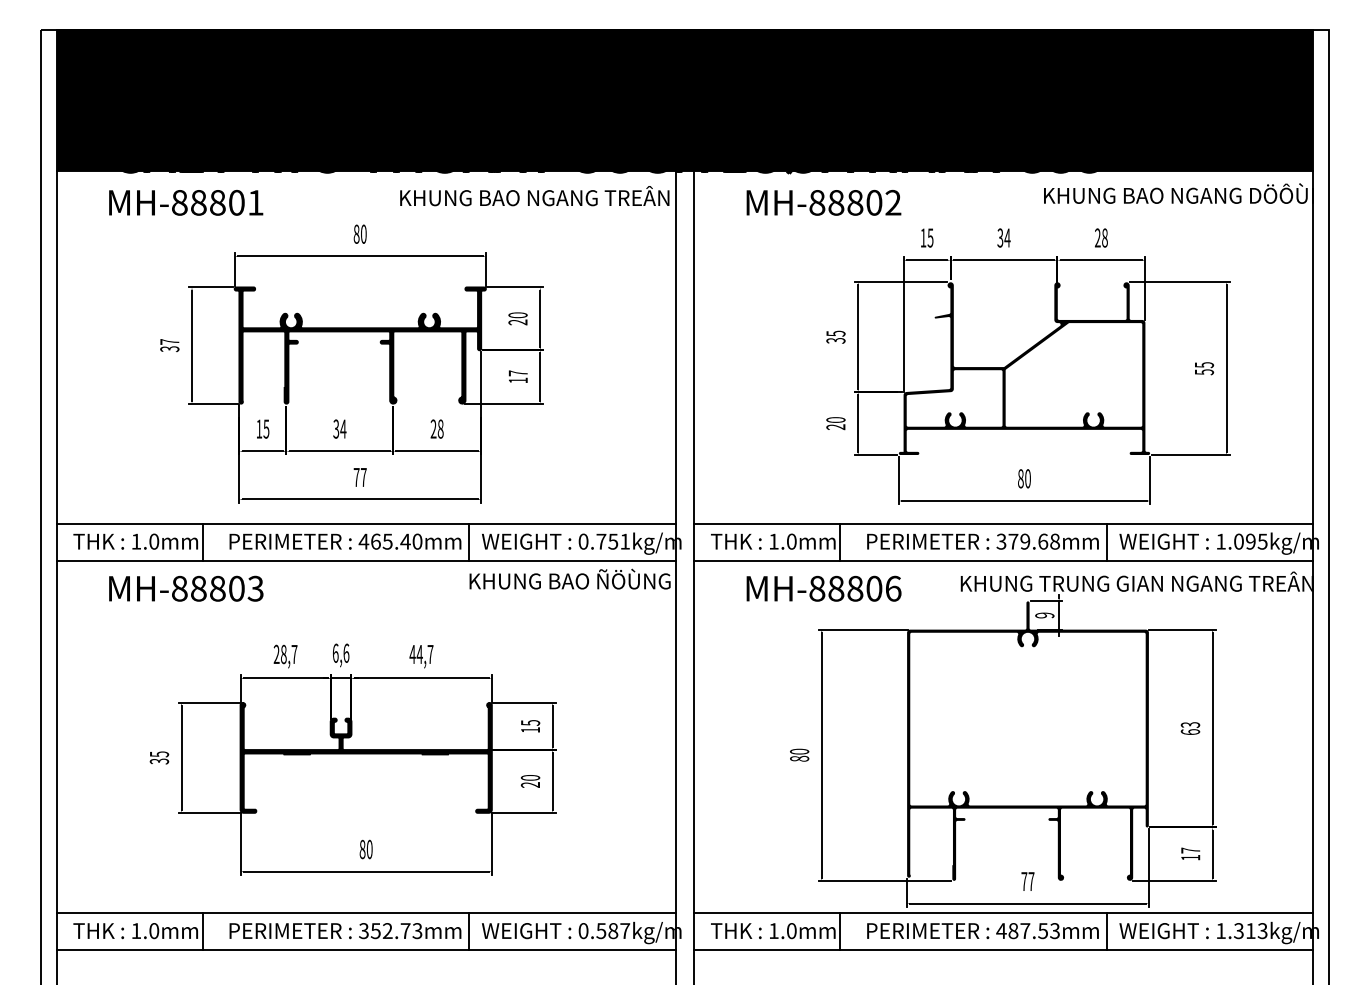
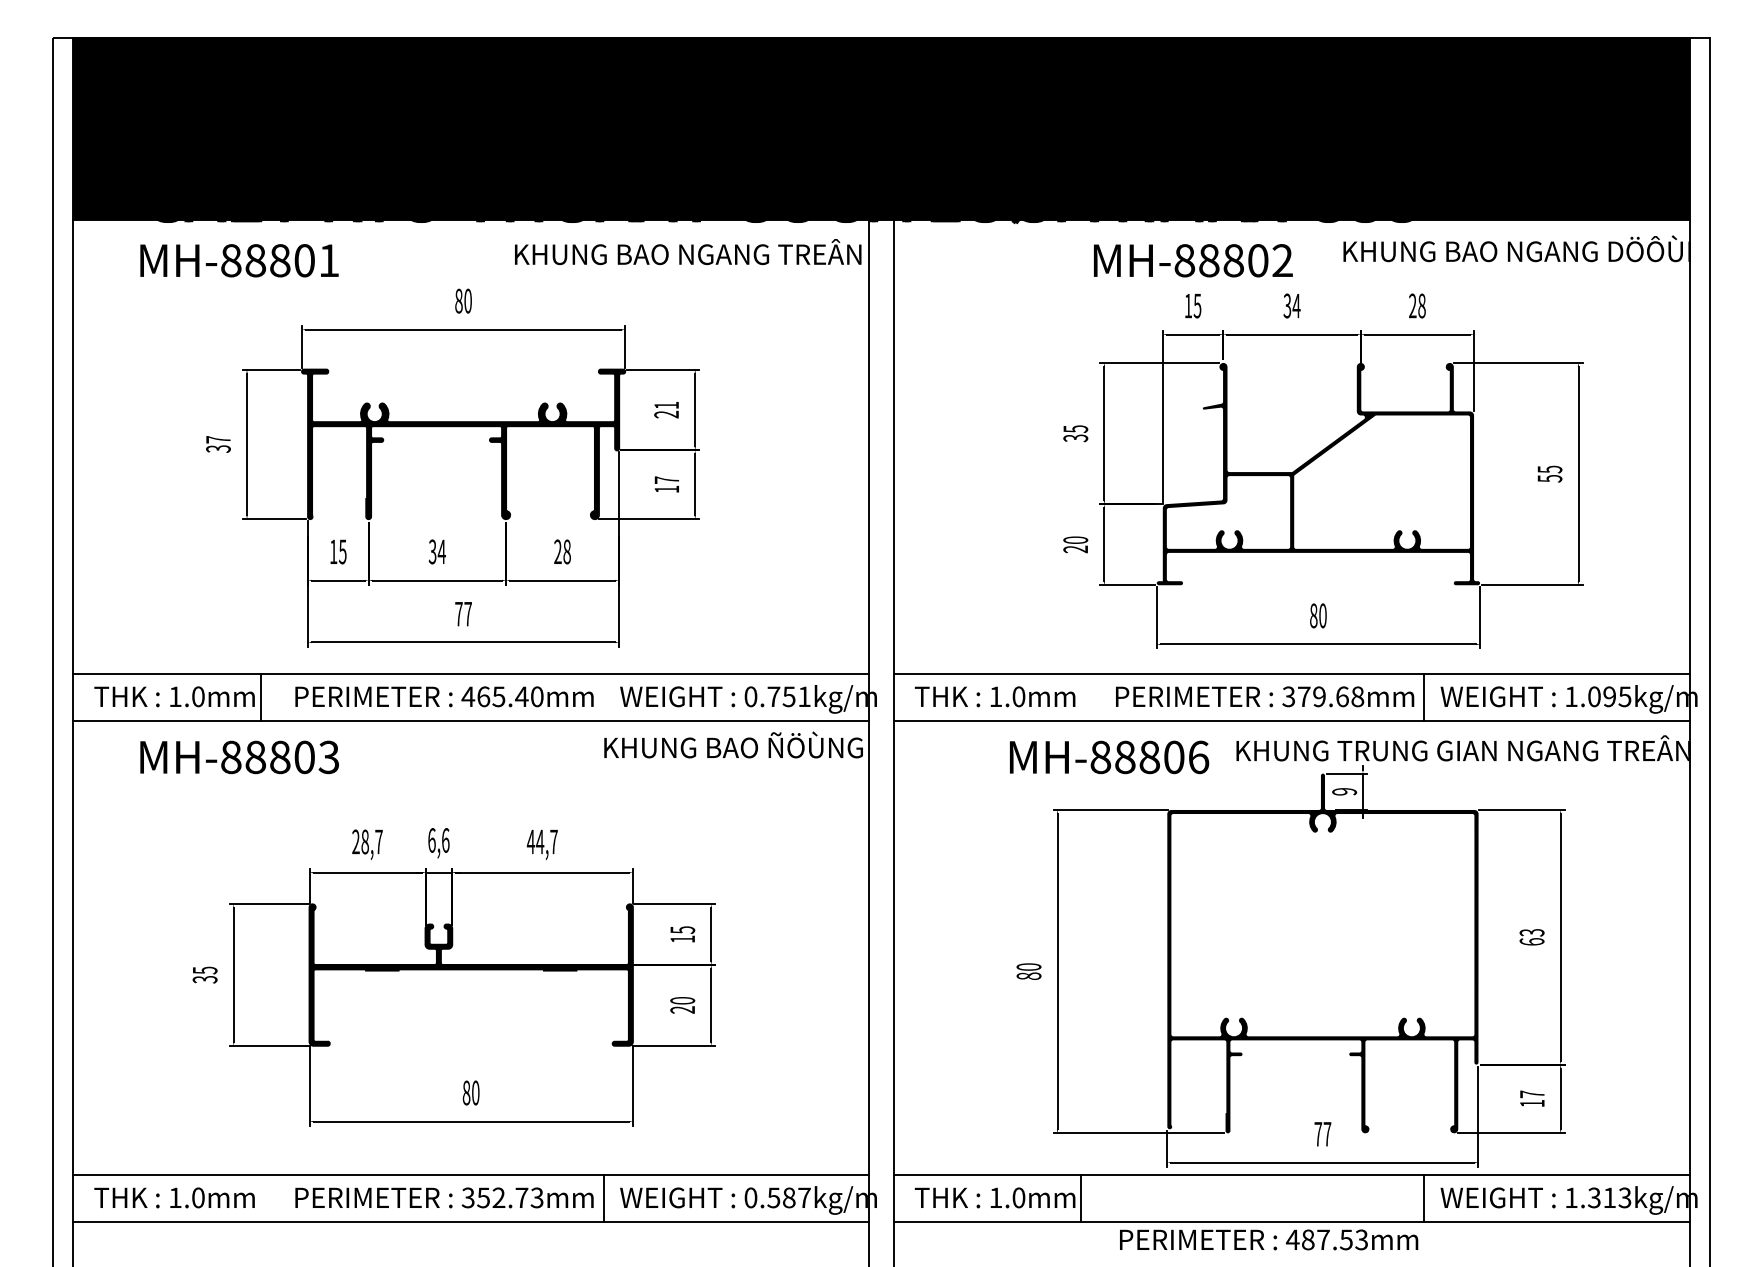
text: (824, 202) -> (1193, 260), moved
text: (517, 315) -> (666, 405), 20 -> 21
line: (468, 542) -> (603, 697), removed
line: (840, 542) -> (1081, 697), removed
text: (824, 588) -> (1109, 757), moved
text: (983, 930) -> (1269, 1239), moved
line: (202, 931) -> (260, 1198), removed

